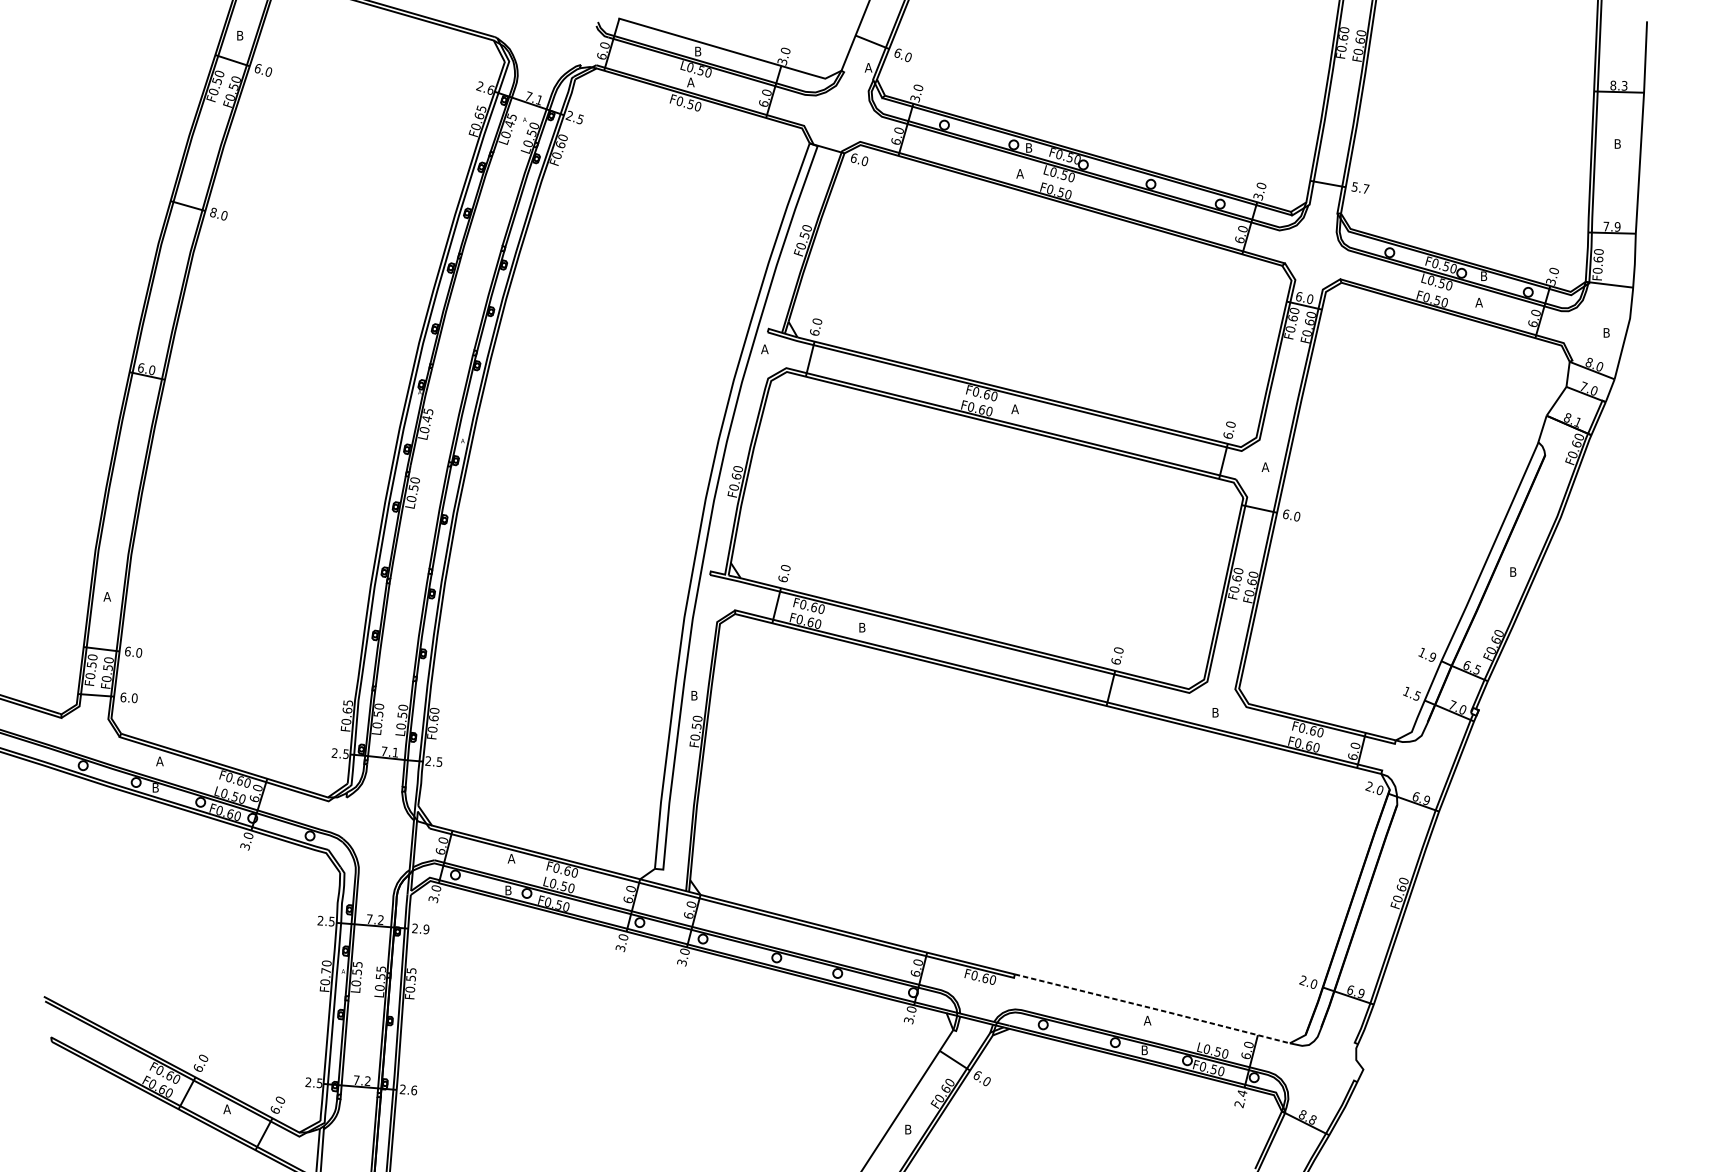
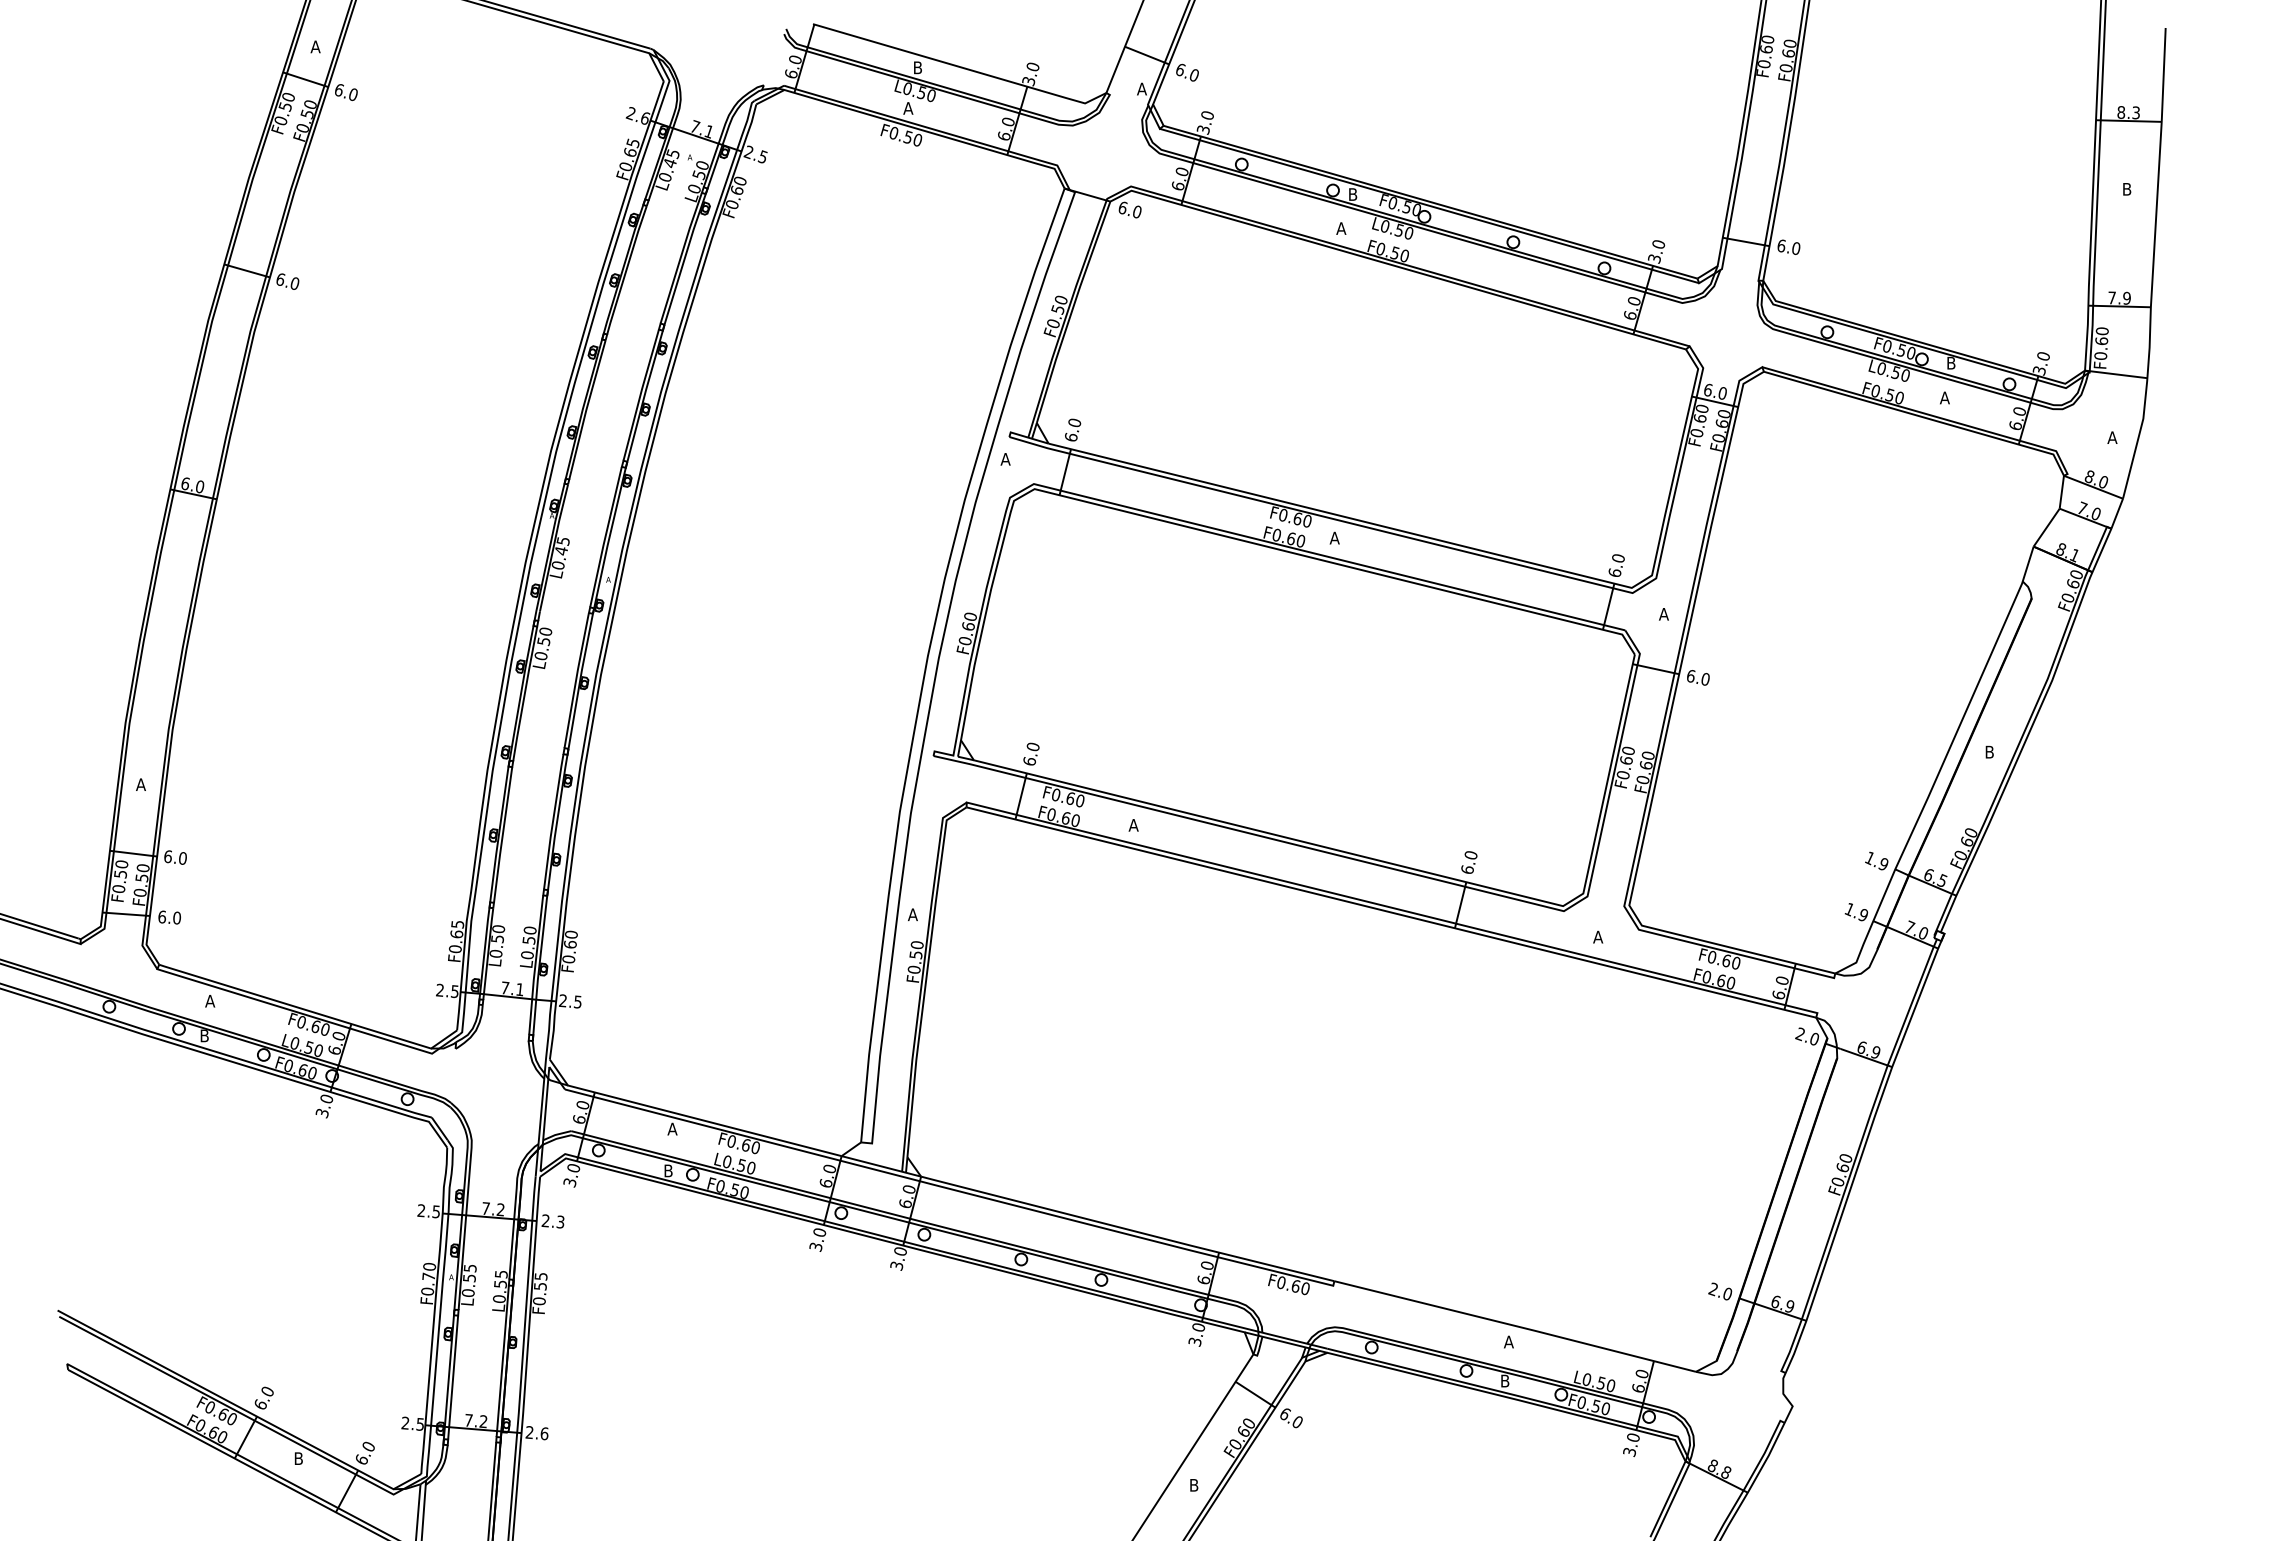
text: (240, 35) -> (315, 46), B -> A
text: (1360, 187) -> (1788, 246), 5.7 -> 6.0
text: (213, 212) -> (280, 279), 8.0 -> 6.0
text: (1606, 332) -> (2112, 437), B -> A
text: (862, 627) -> (1133, 825), B -> A
text: (694, 695) -> (912, 914), B -> A
text: (1417, 695) -> (1863, 914), 1.5 -> 1.9
text: (1215, 712) -> (1598, 936), B -> A
text: (426, 928) -> (560, 1221), 2.9 -> 2.3
line: (1153, 1008) -> (1516, 1326), dashed -> solid
text: (1240, 1099) -> (1631, 1445), 2.4 -> 3.0
text: (227, 1109) -> (298, 1458), A -> B

